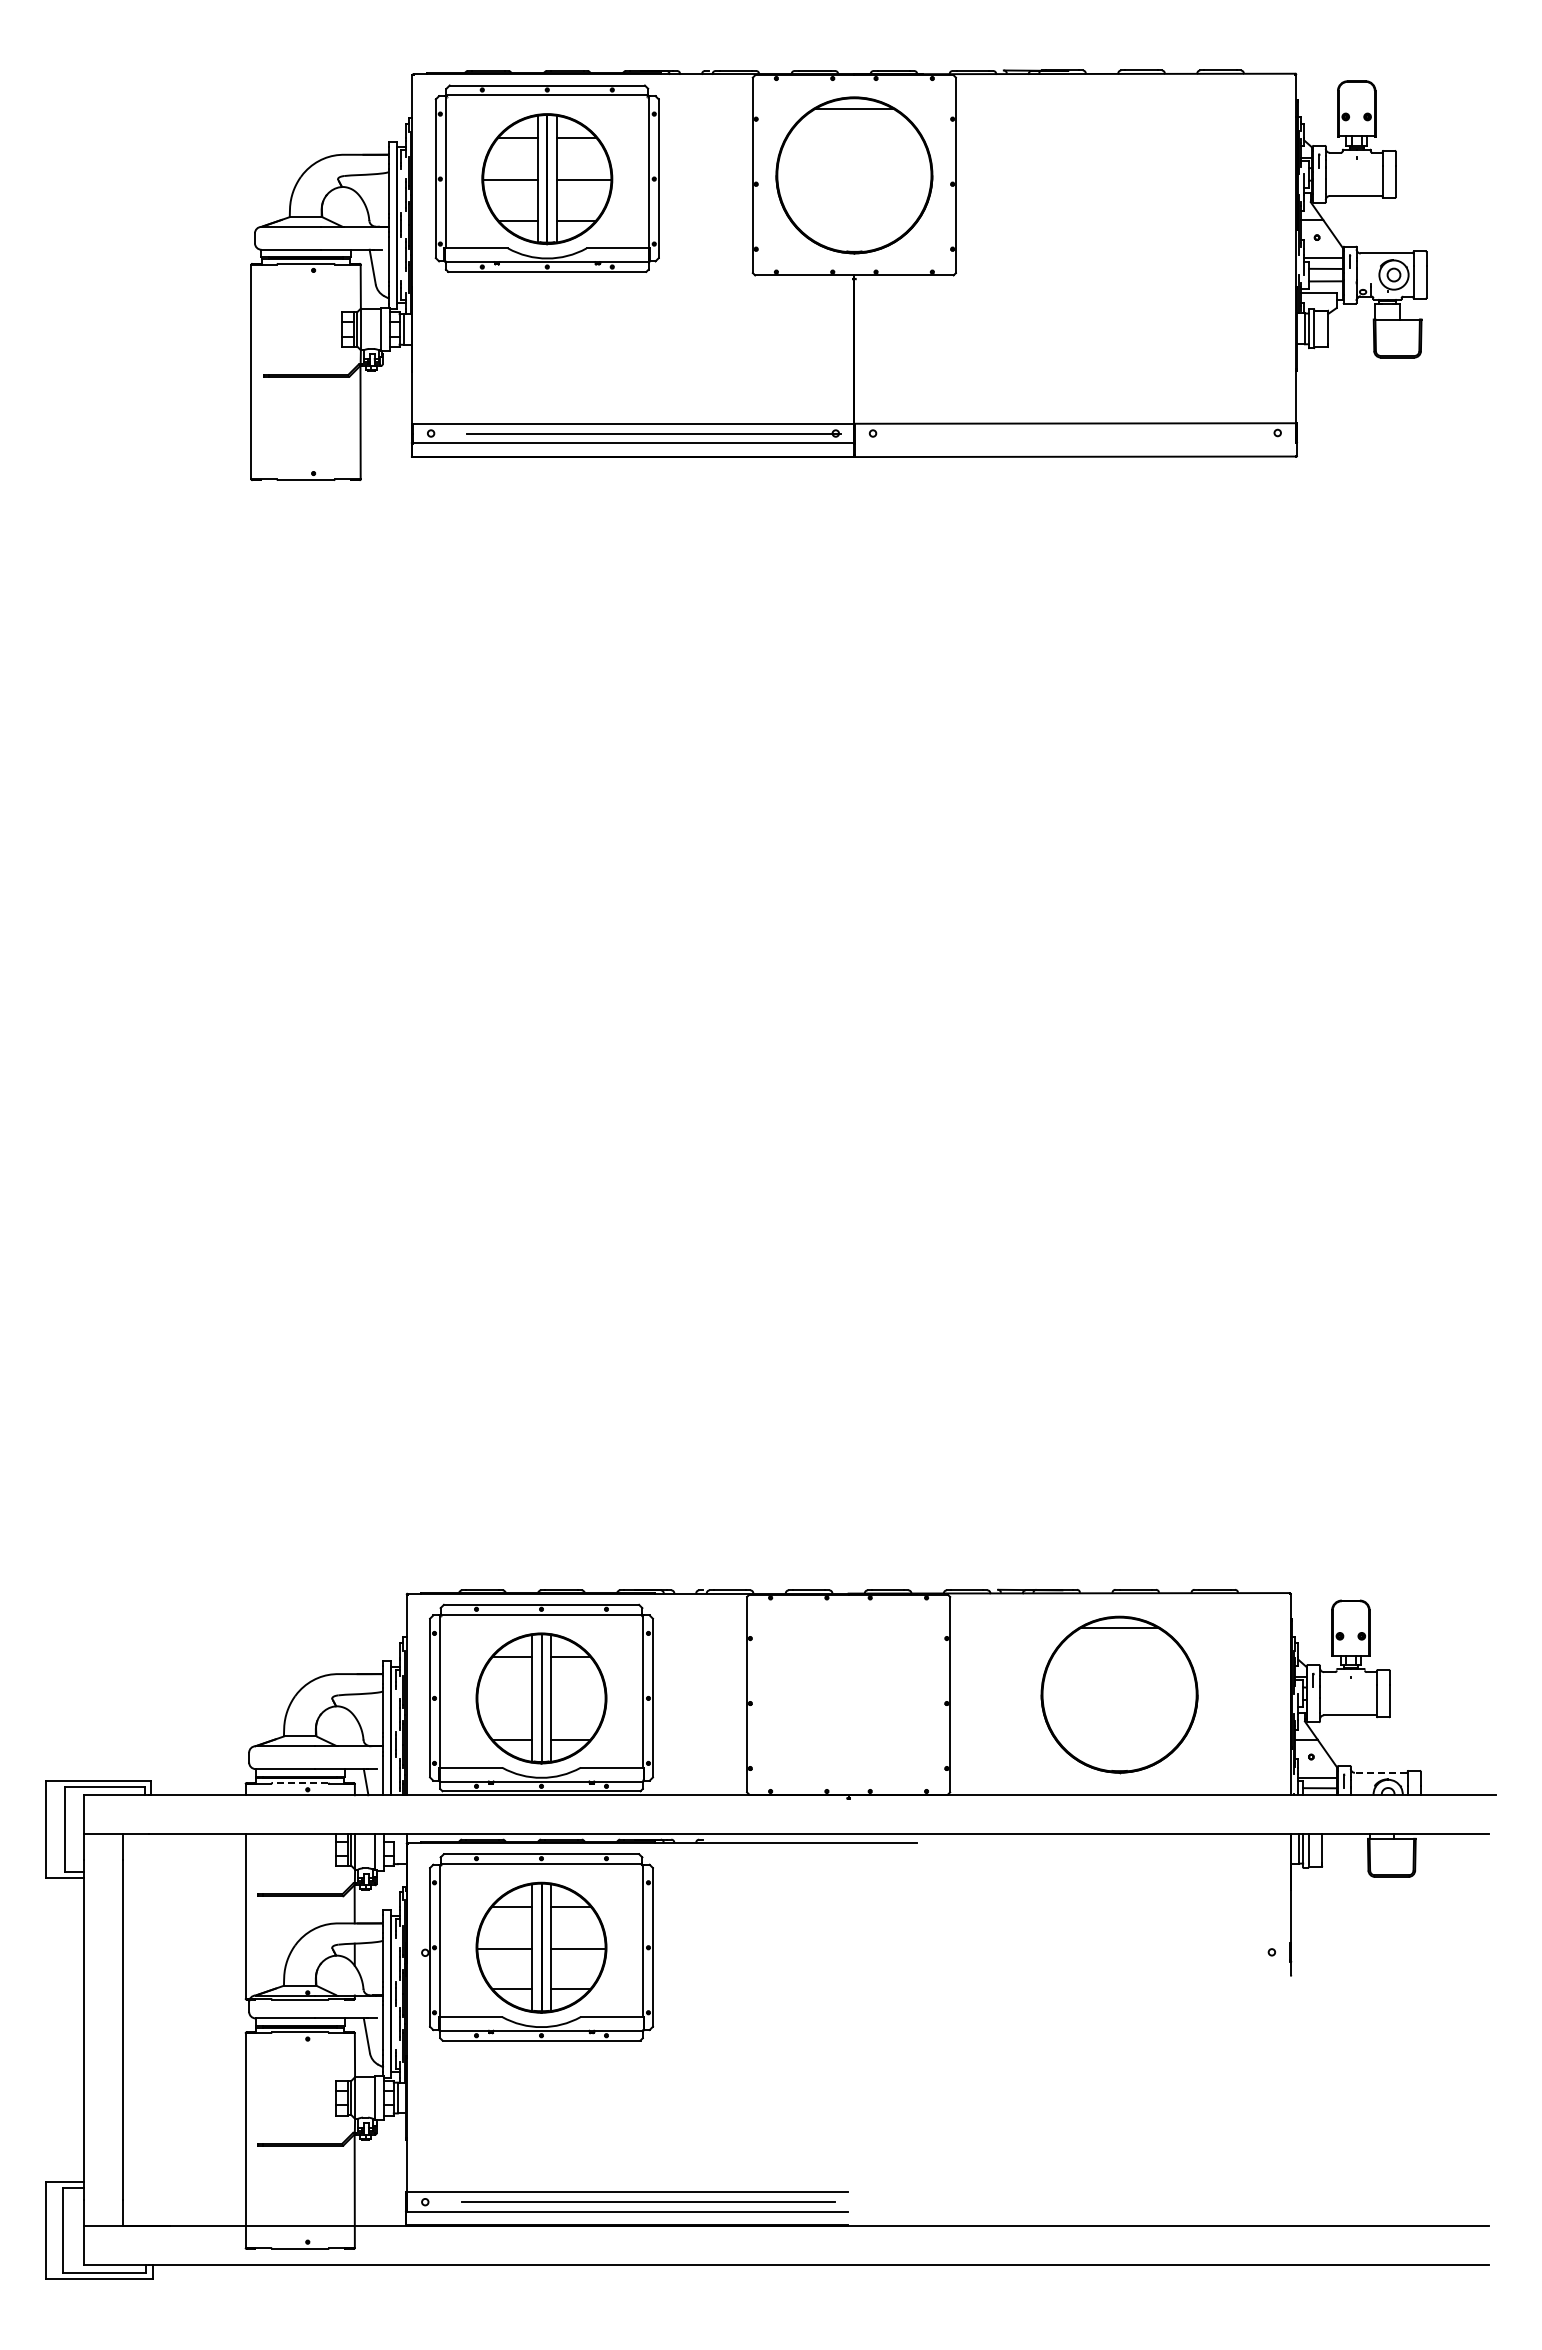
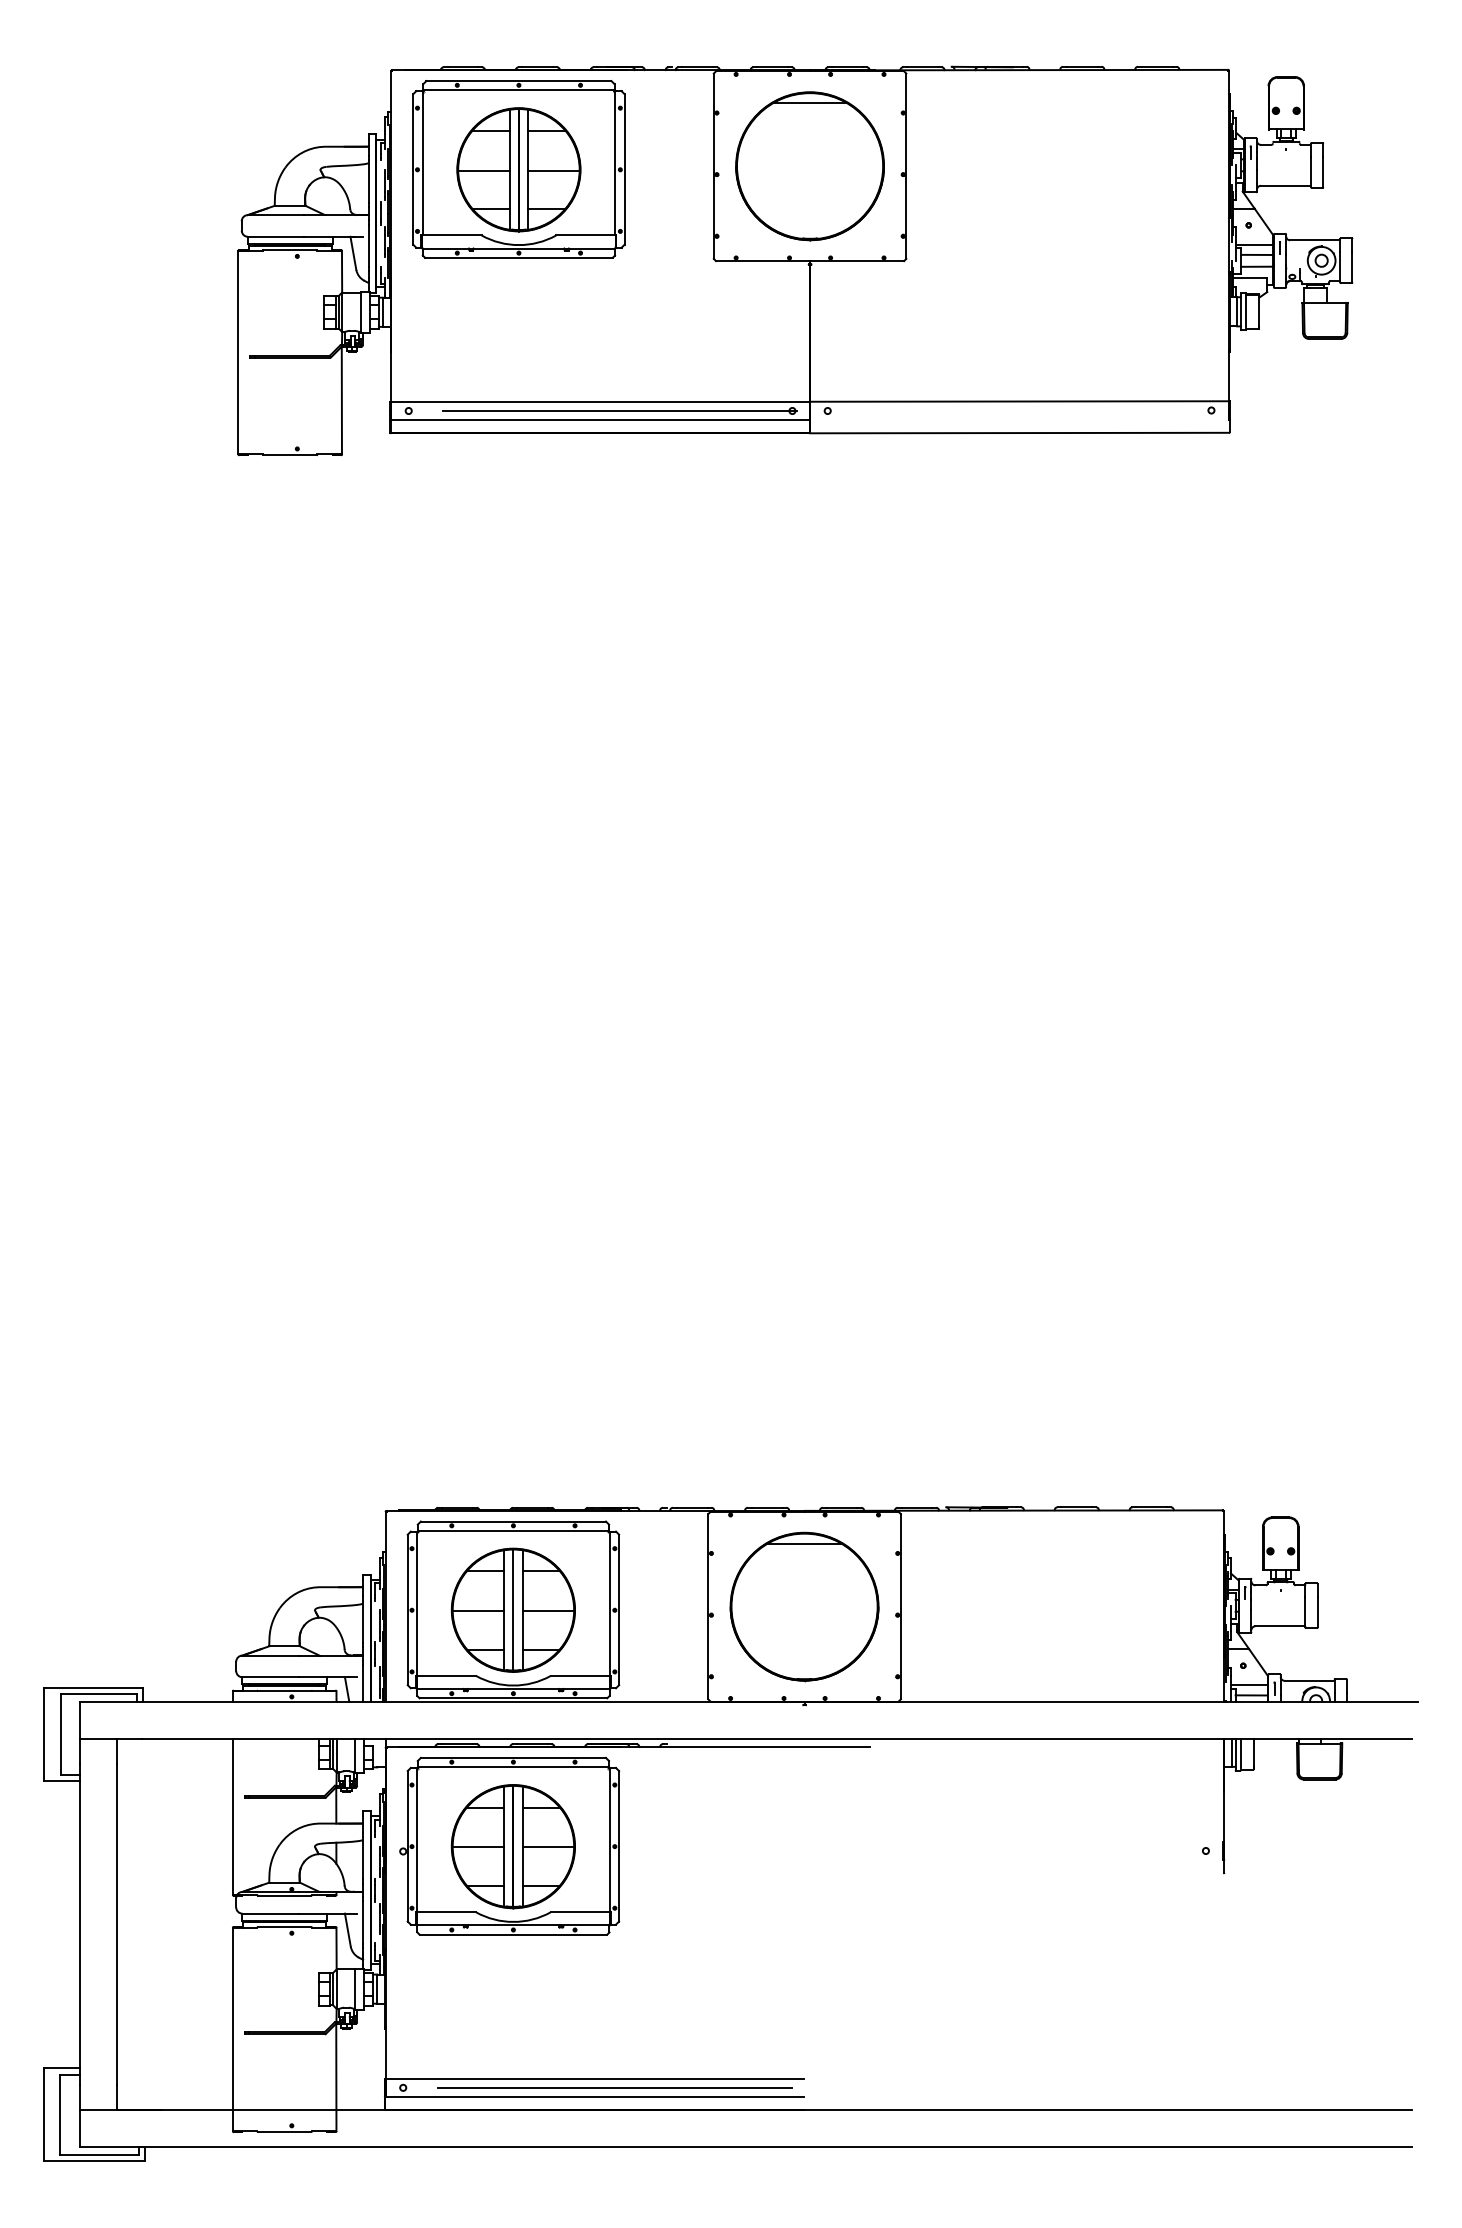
part: (1119, 1694) -> (804, 1606), moved
line: (504, 1699) -> (478, 1611), added
line: (578, 1699) -> (548, 1611), added
line: (1380, 1772) -> (1308, 1680), dashed -> solid
line: (299, 1783) -> (283, 1690), dashed -> solid

